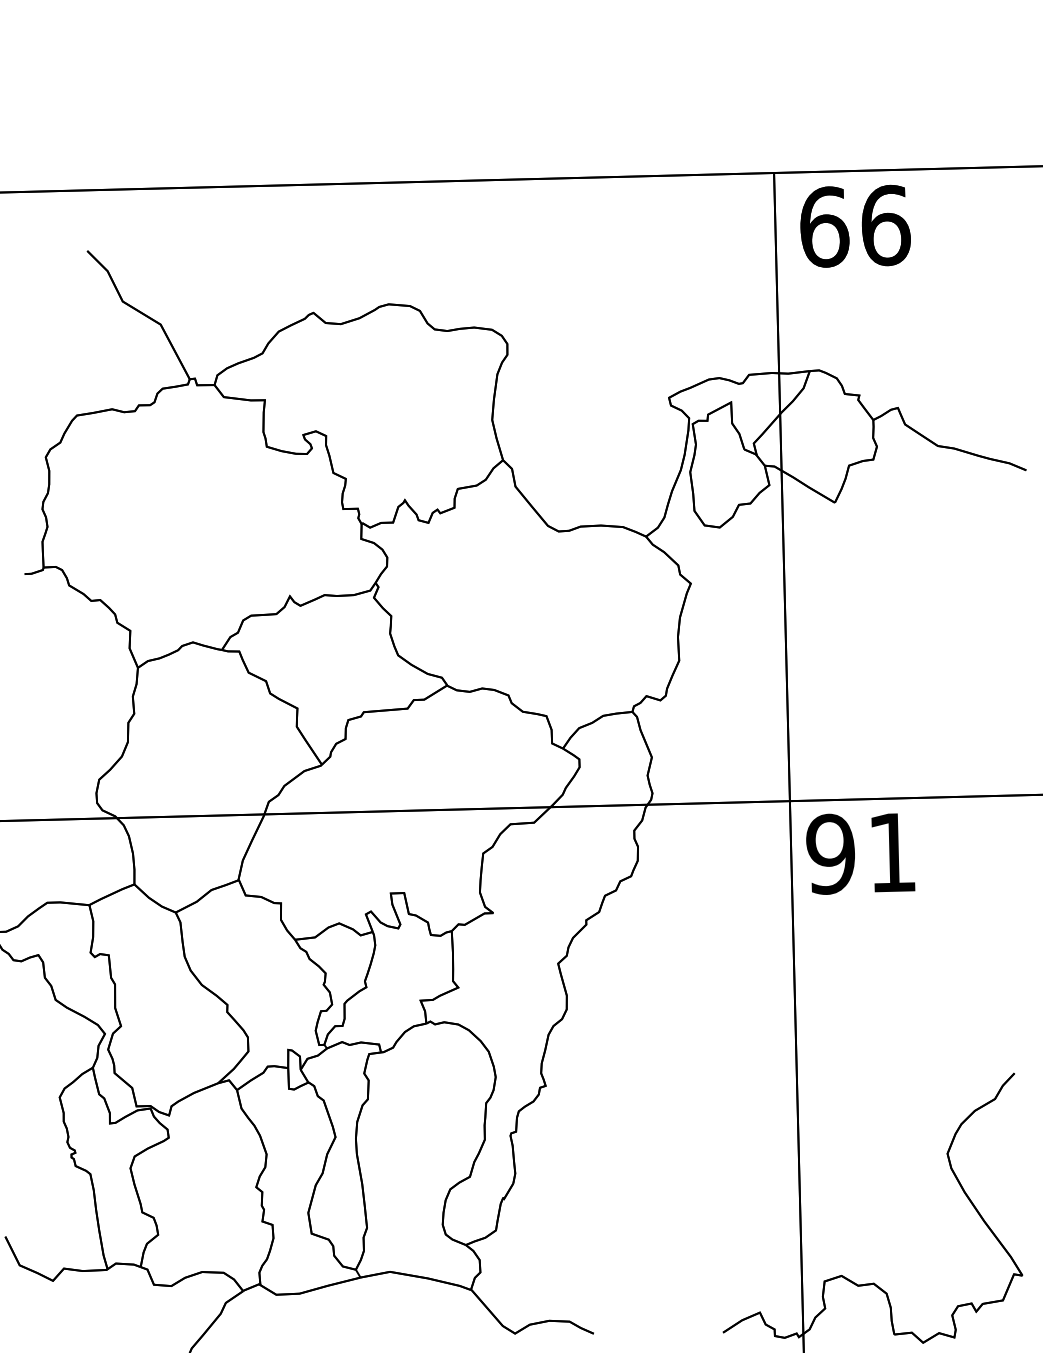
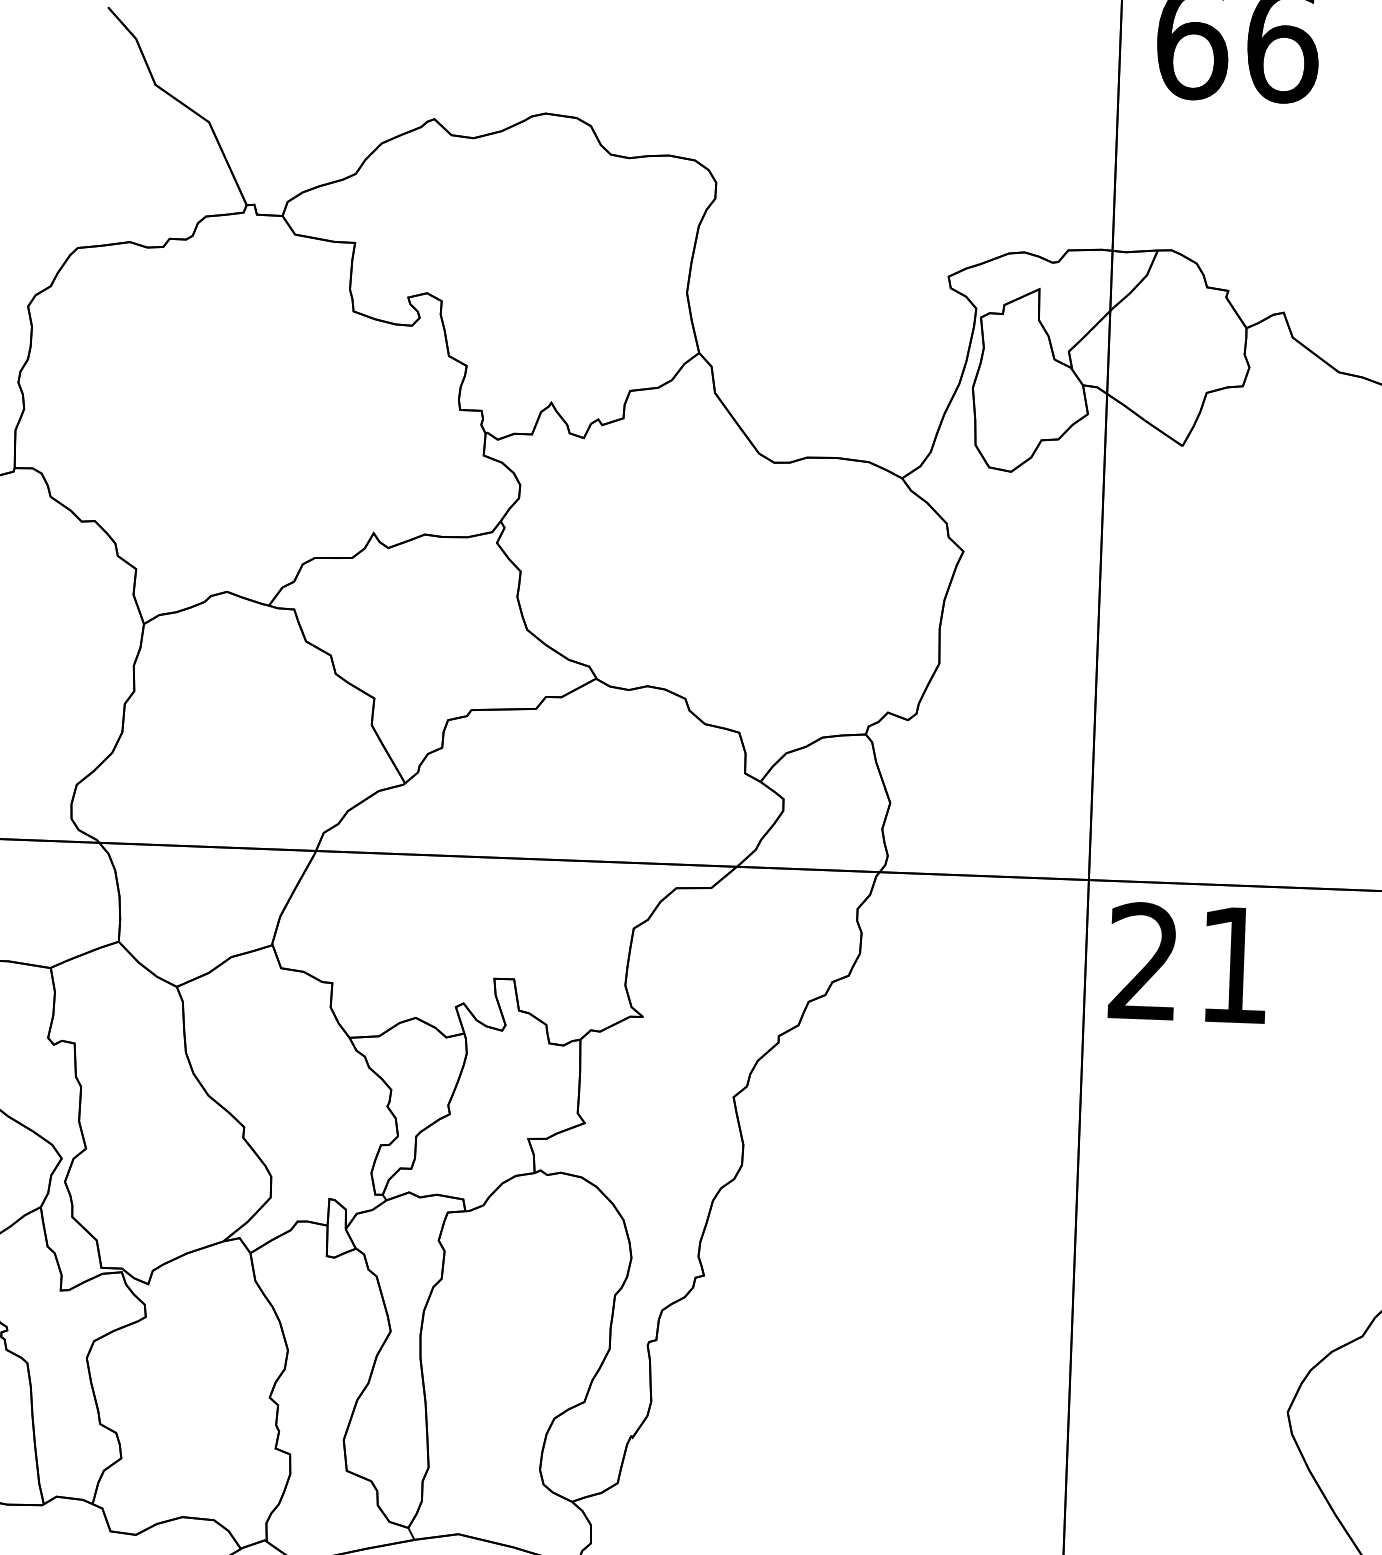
text: (830, 853) -> (1143, 960), 91 -> 21

